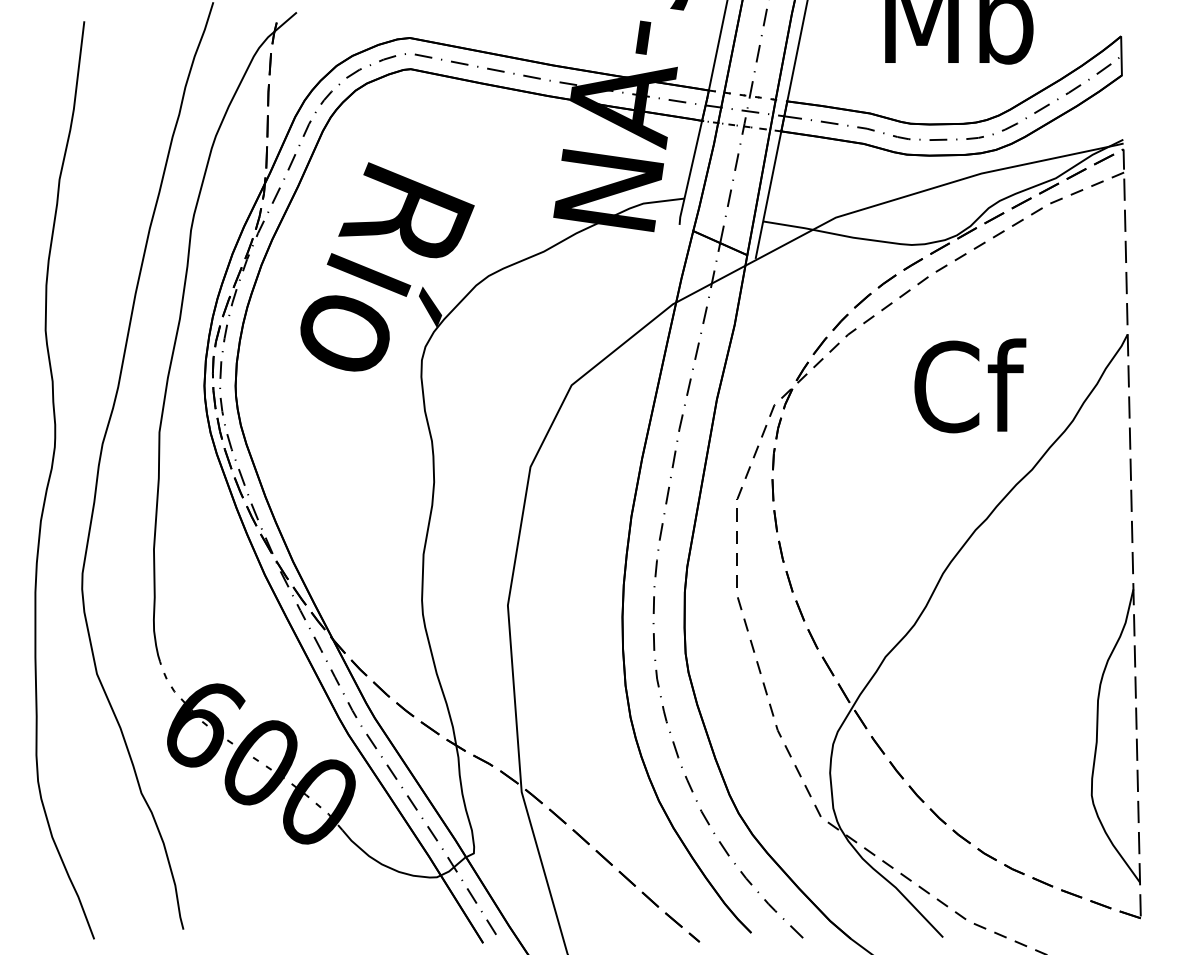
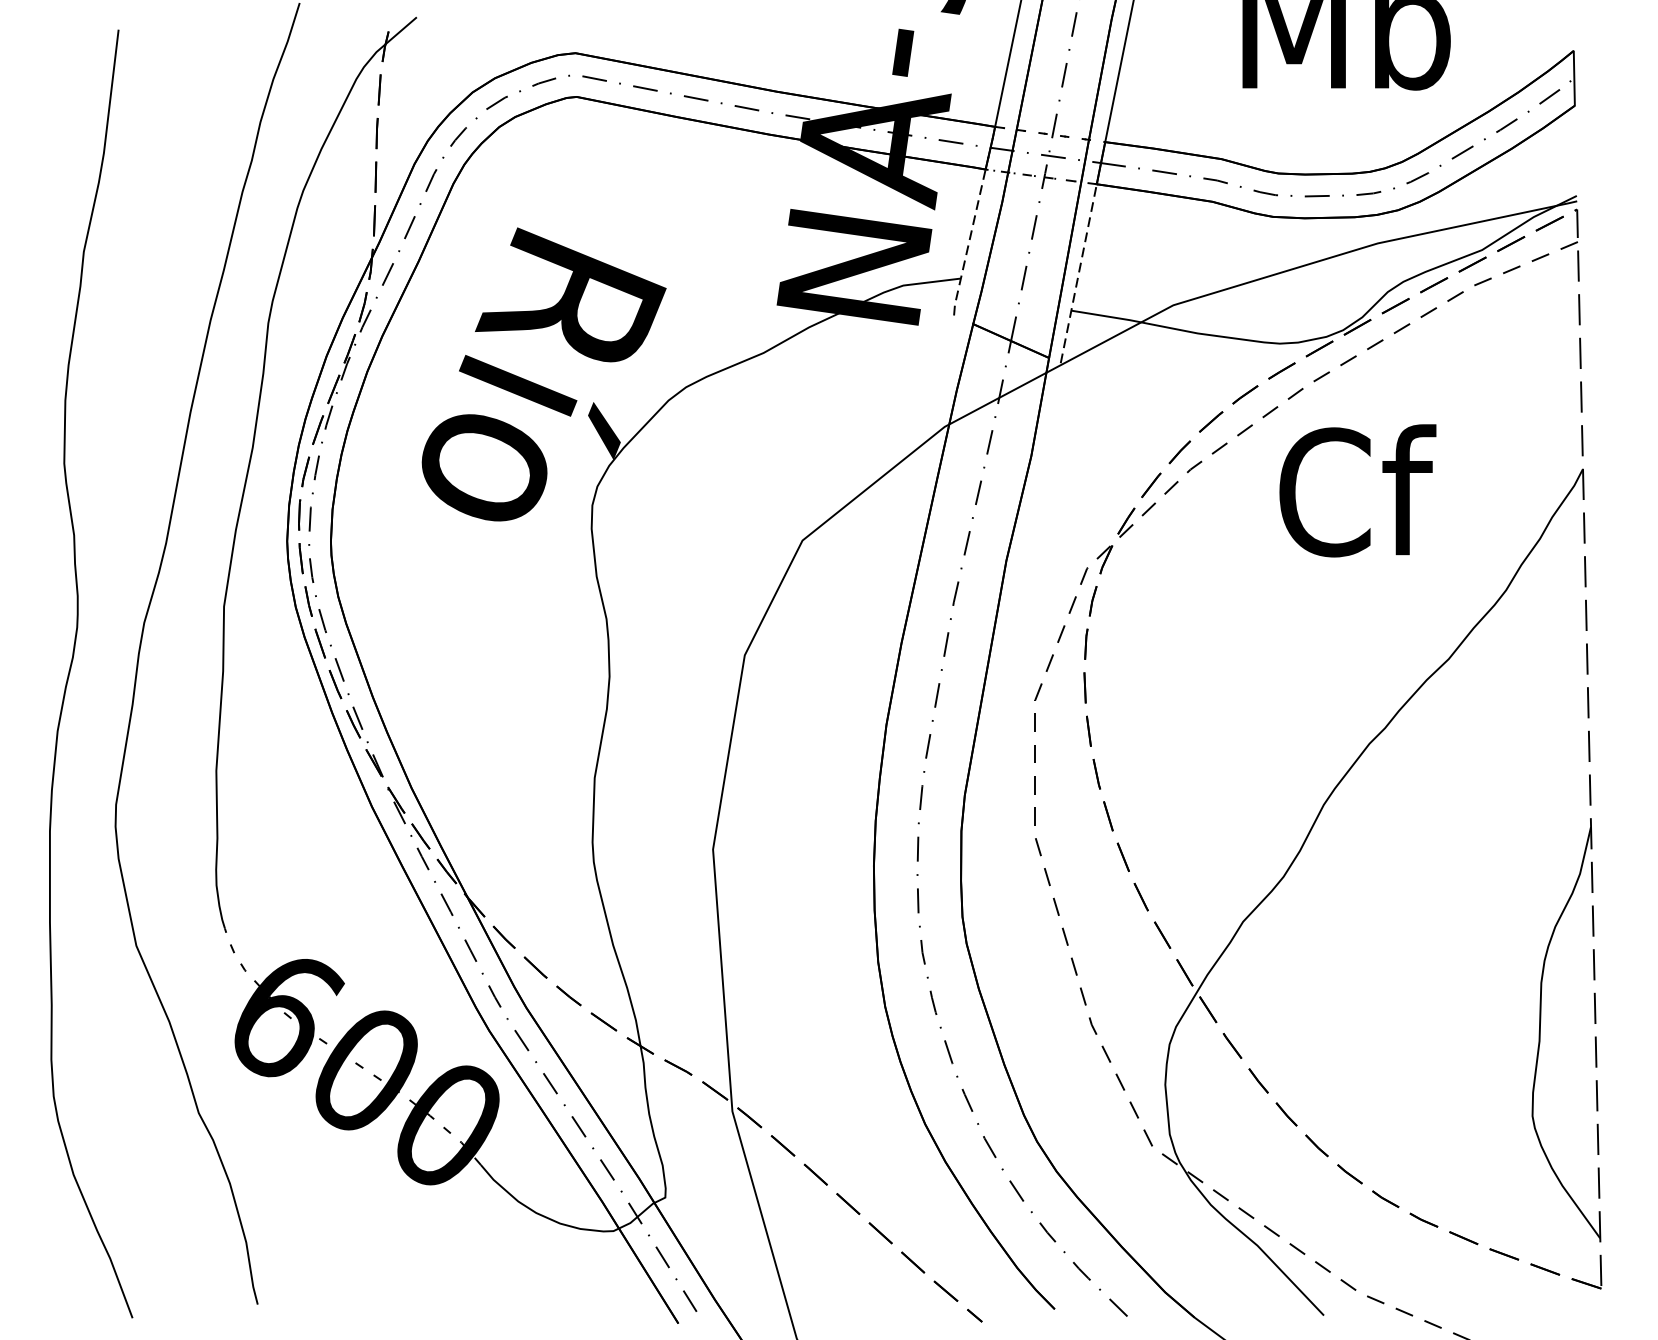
line: (690, 173) -> (969, 243), solid -> dashed
line: (768, 194) -> (1078, 272), solid -> dashed
text: (970, 385) -> (1358, 490), moved

